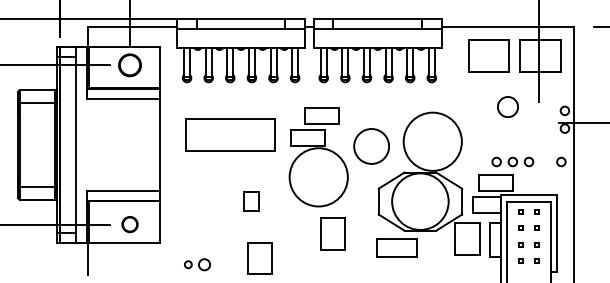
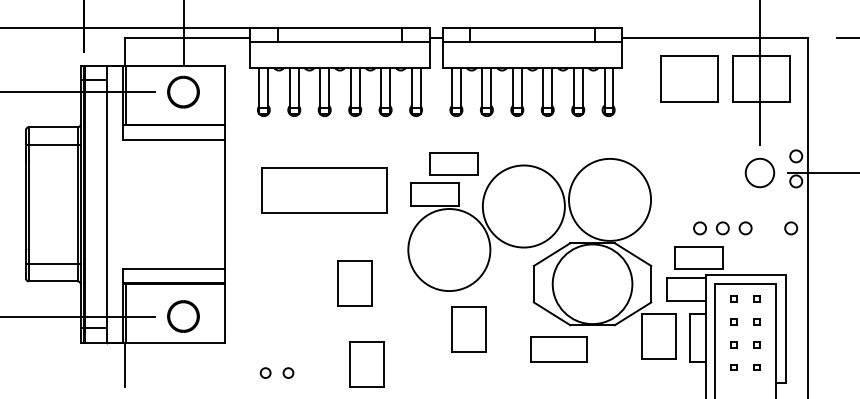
circle: (507, 106) -> (759, 172), moved
circle: (371, 146) -> (523, 206), size x1.67
part: (251, 201) -> (354, 283), size x1.67
part: (130, 224) -> (183, 316), size x1.43
circle: (204, 264) -> (288, 372), size x0.62

